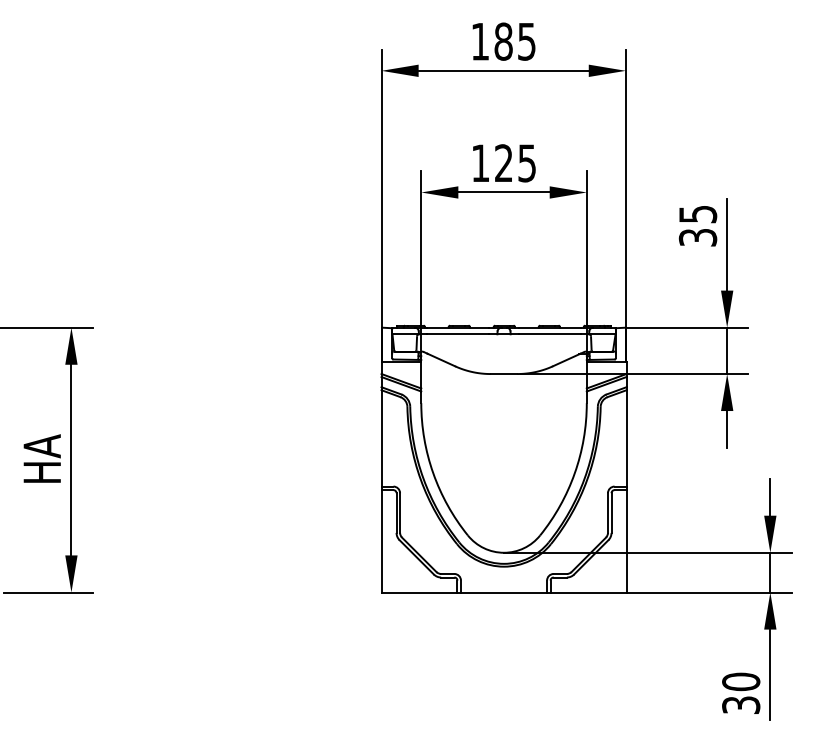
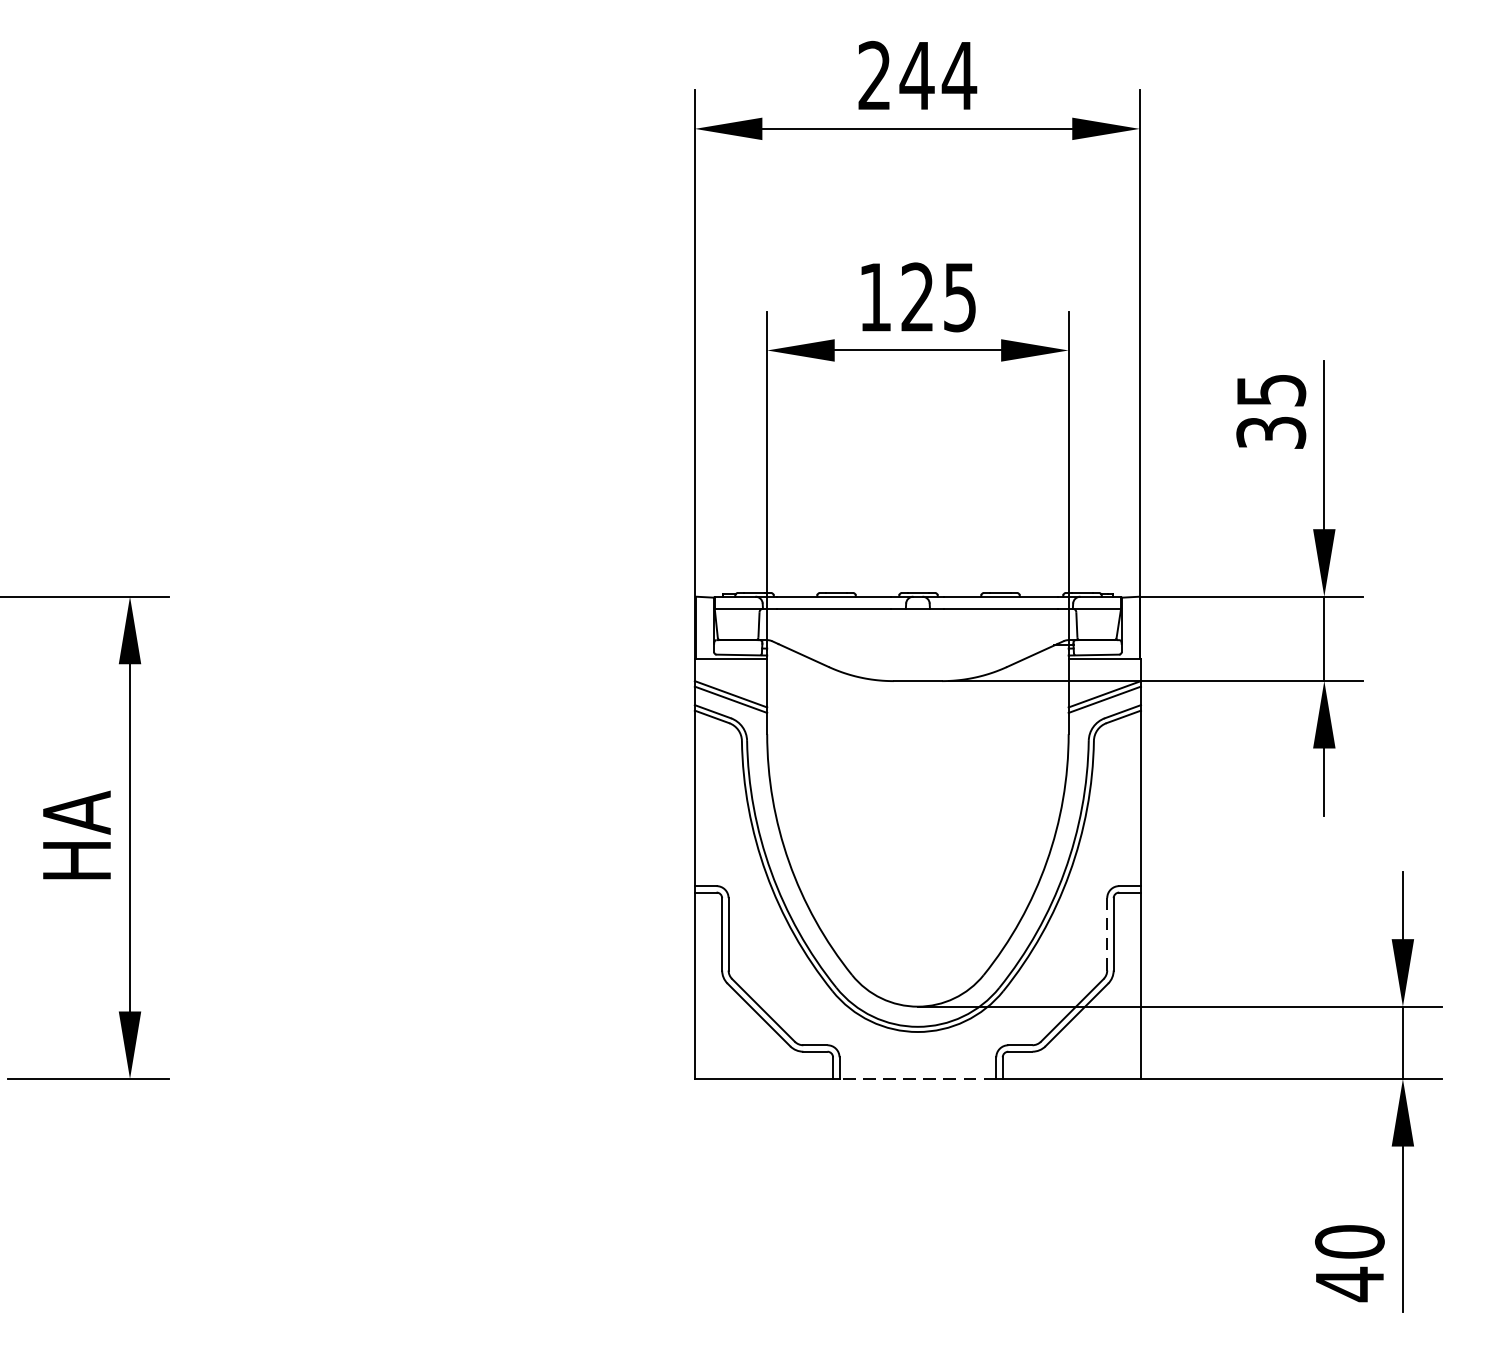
text: (503, 41) -> (916, 75), 185 -> 244
line: (607, 513) -> (1106, 935), solid -> dashed
line: (503, 592) -> (916, 1079), solid -> dashed
text: (741, 704) -> (1350, 1282), 30 -> 40

